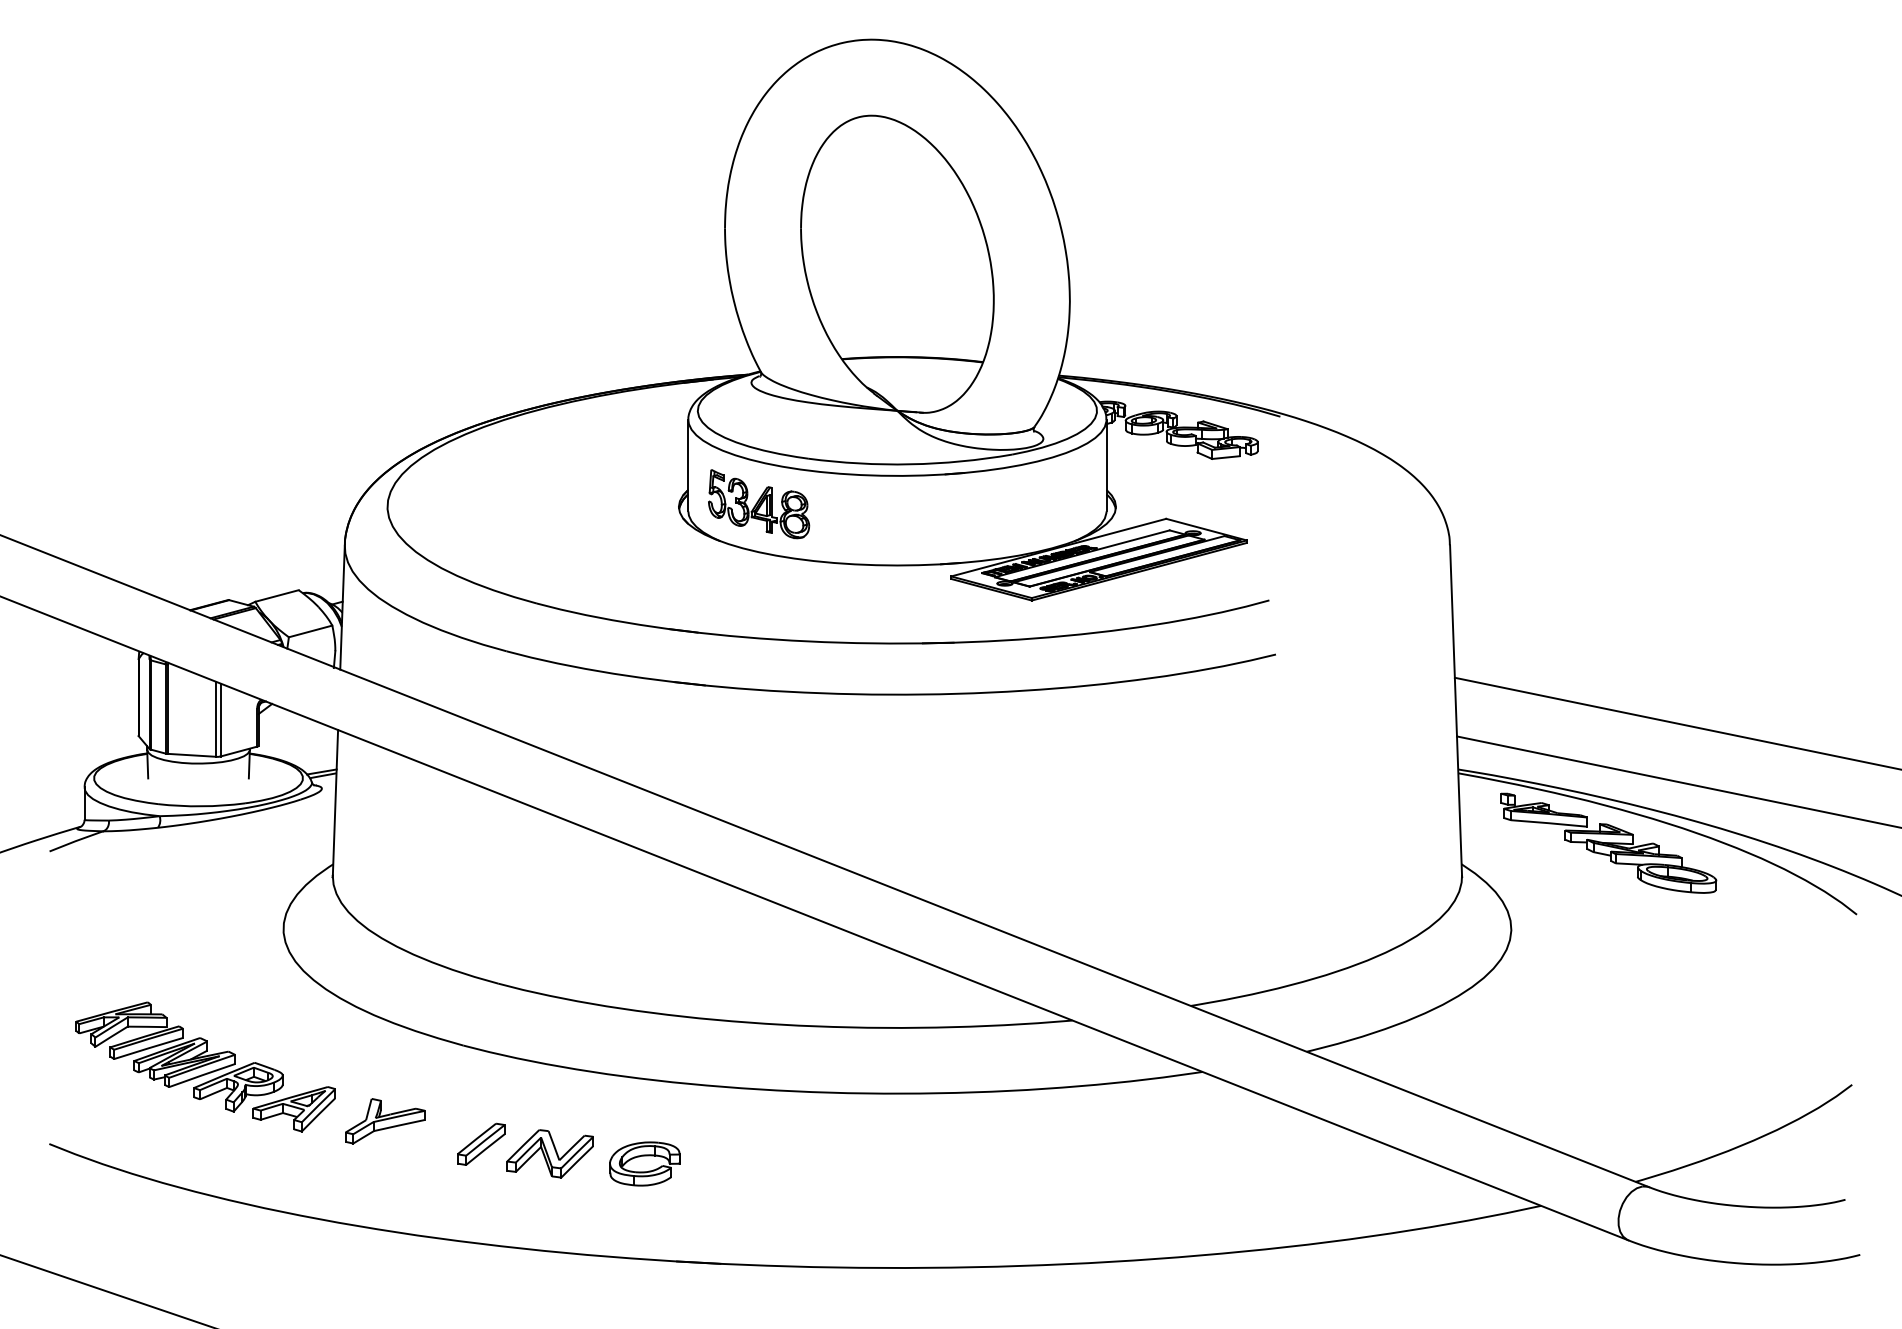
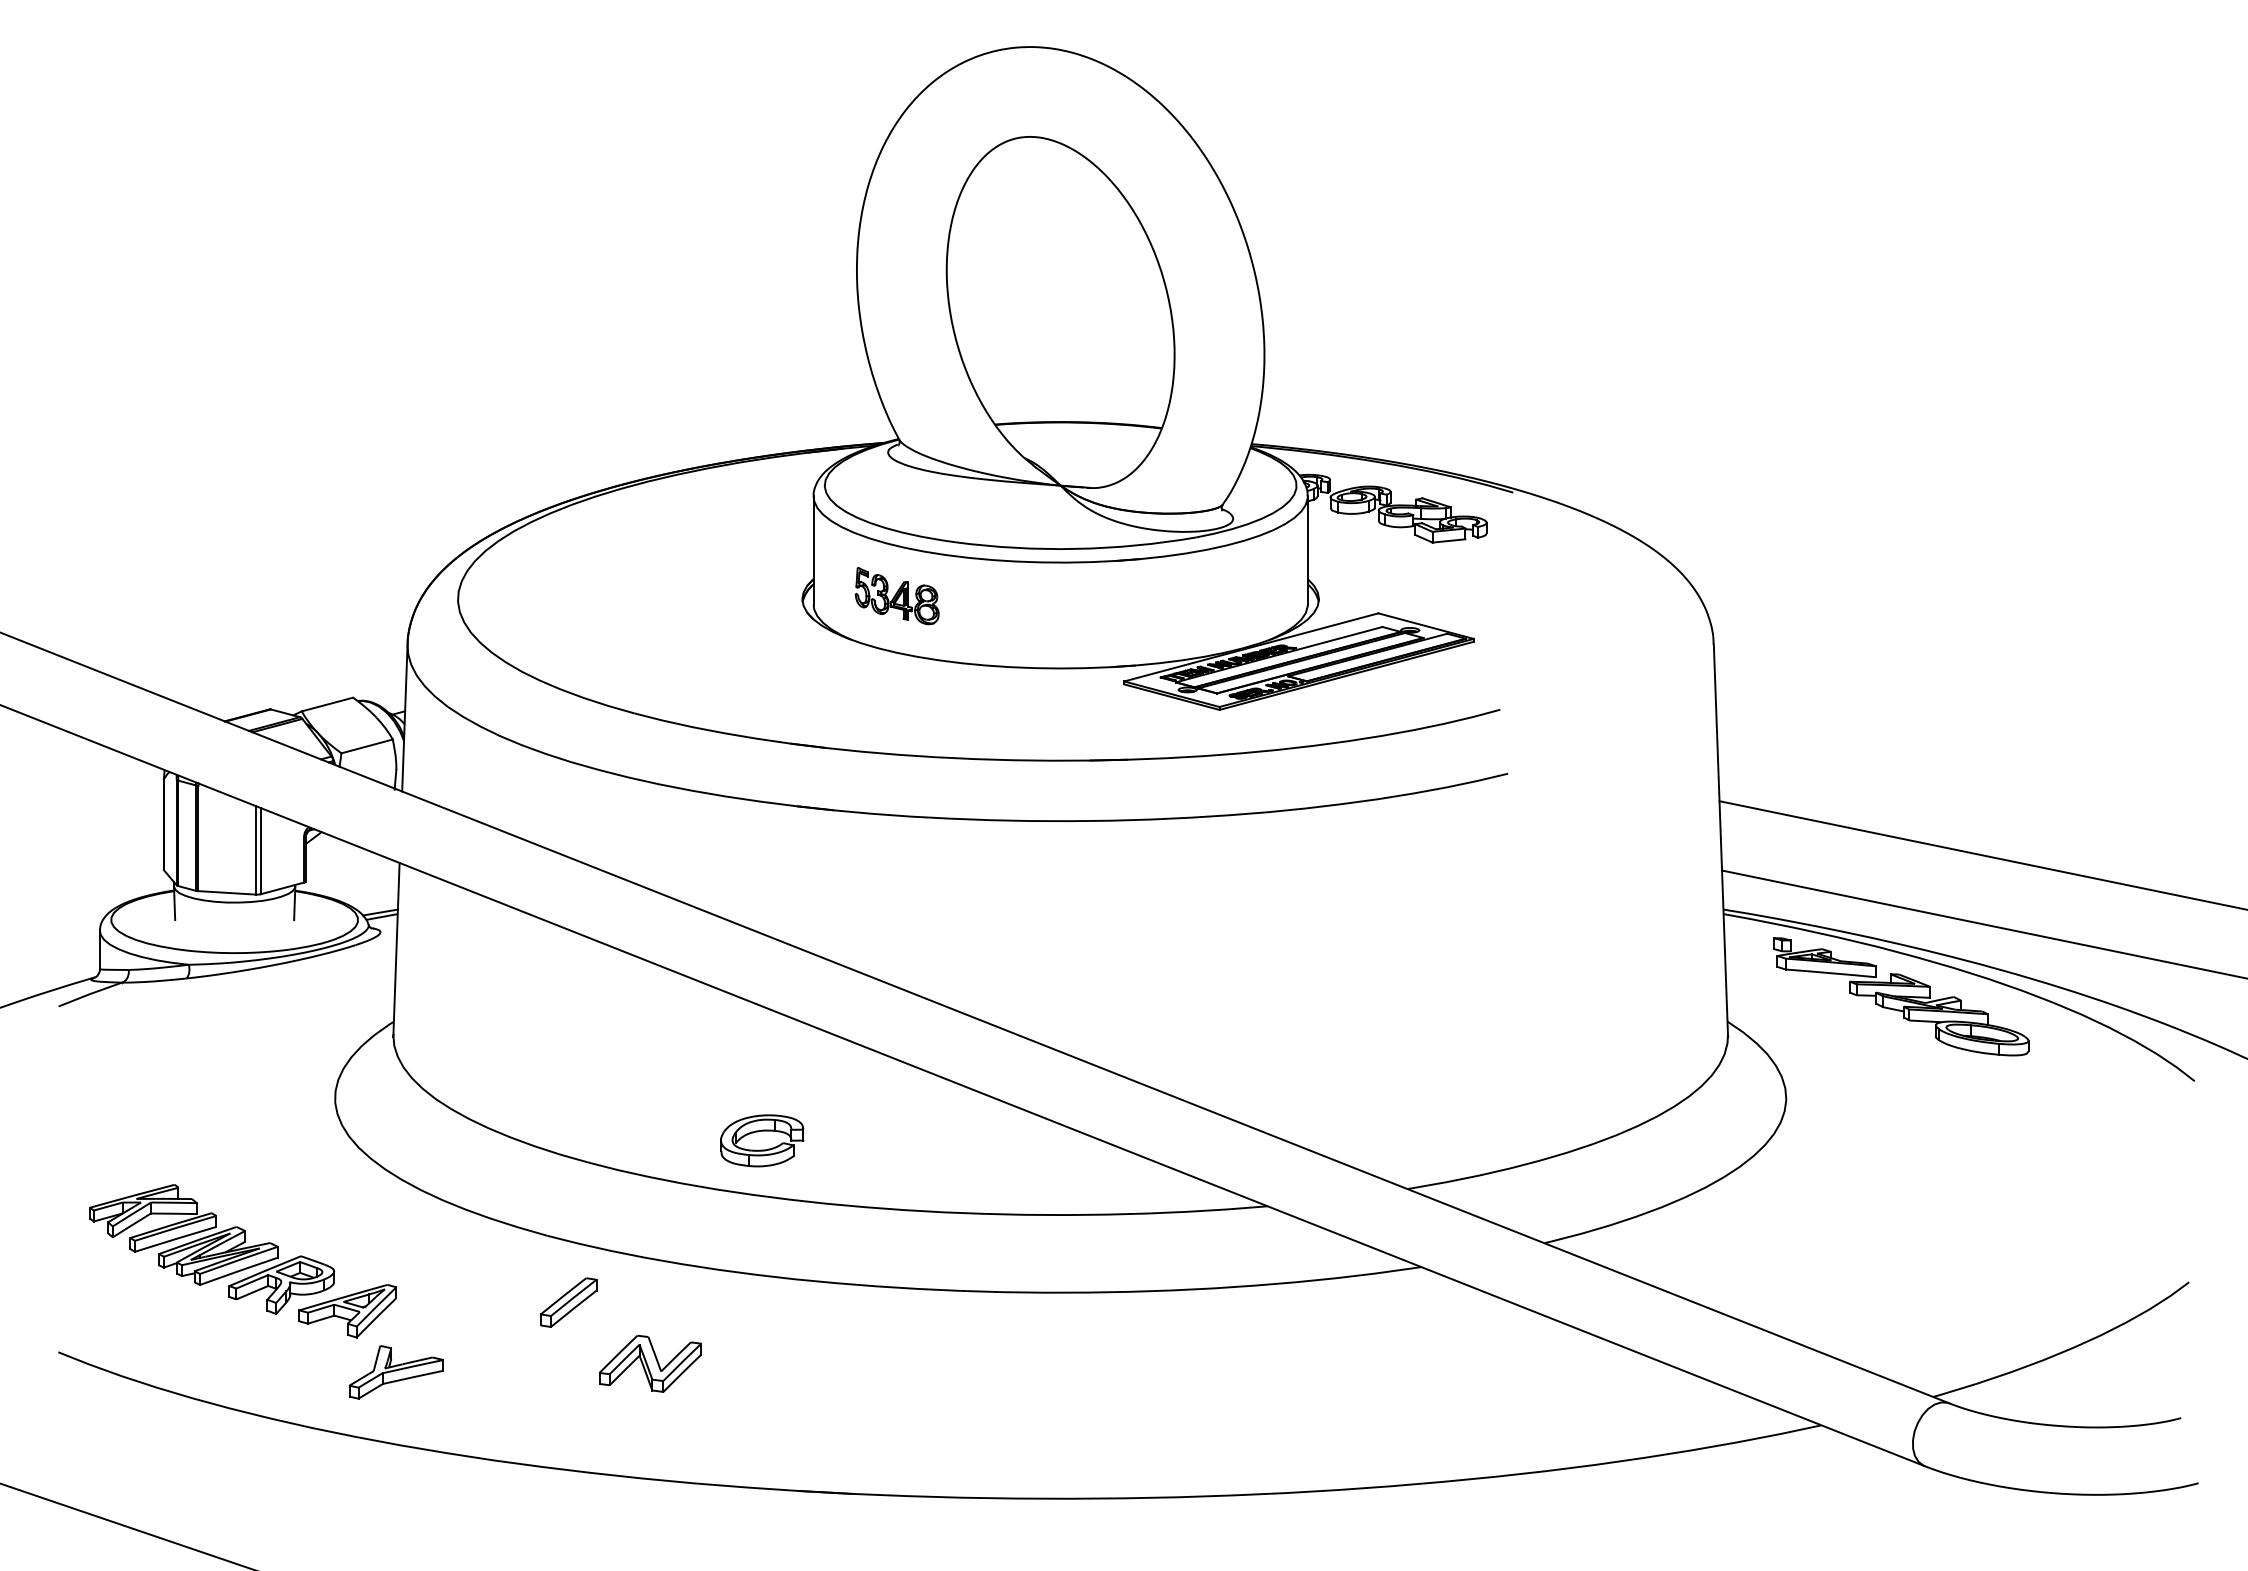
part: (759, 503) -> (897, 595), size x0.7
part: (385, 1121) -> (396, 1372), moved
part: (480, 1144) -> (568, 1302), moved
part: (641, 1156) -> (758, 1132), moved

